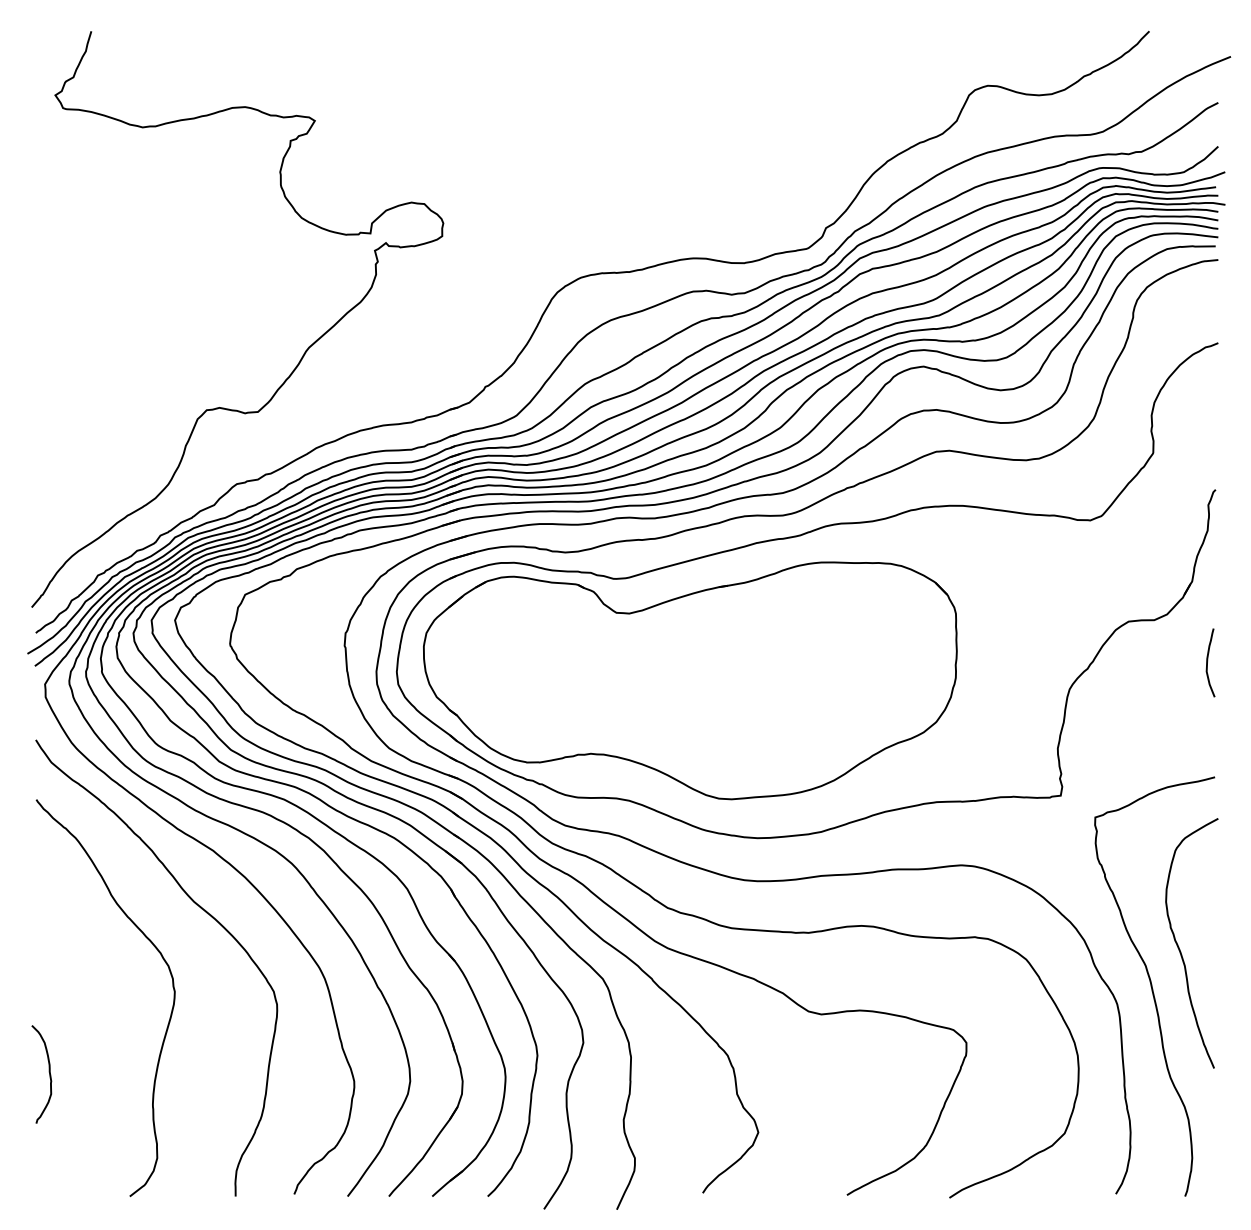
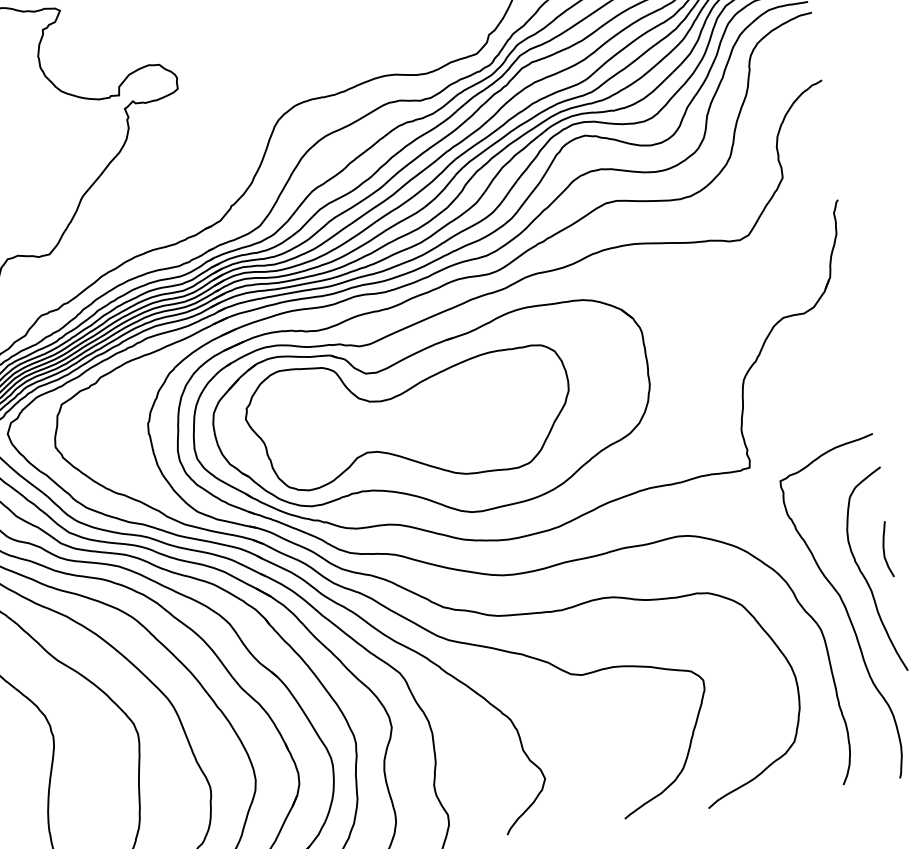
curve: (1208, 661) -> (884, 548), moved
part: (661, 673) -> (409, 417), added

